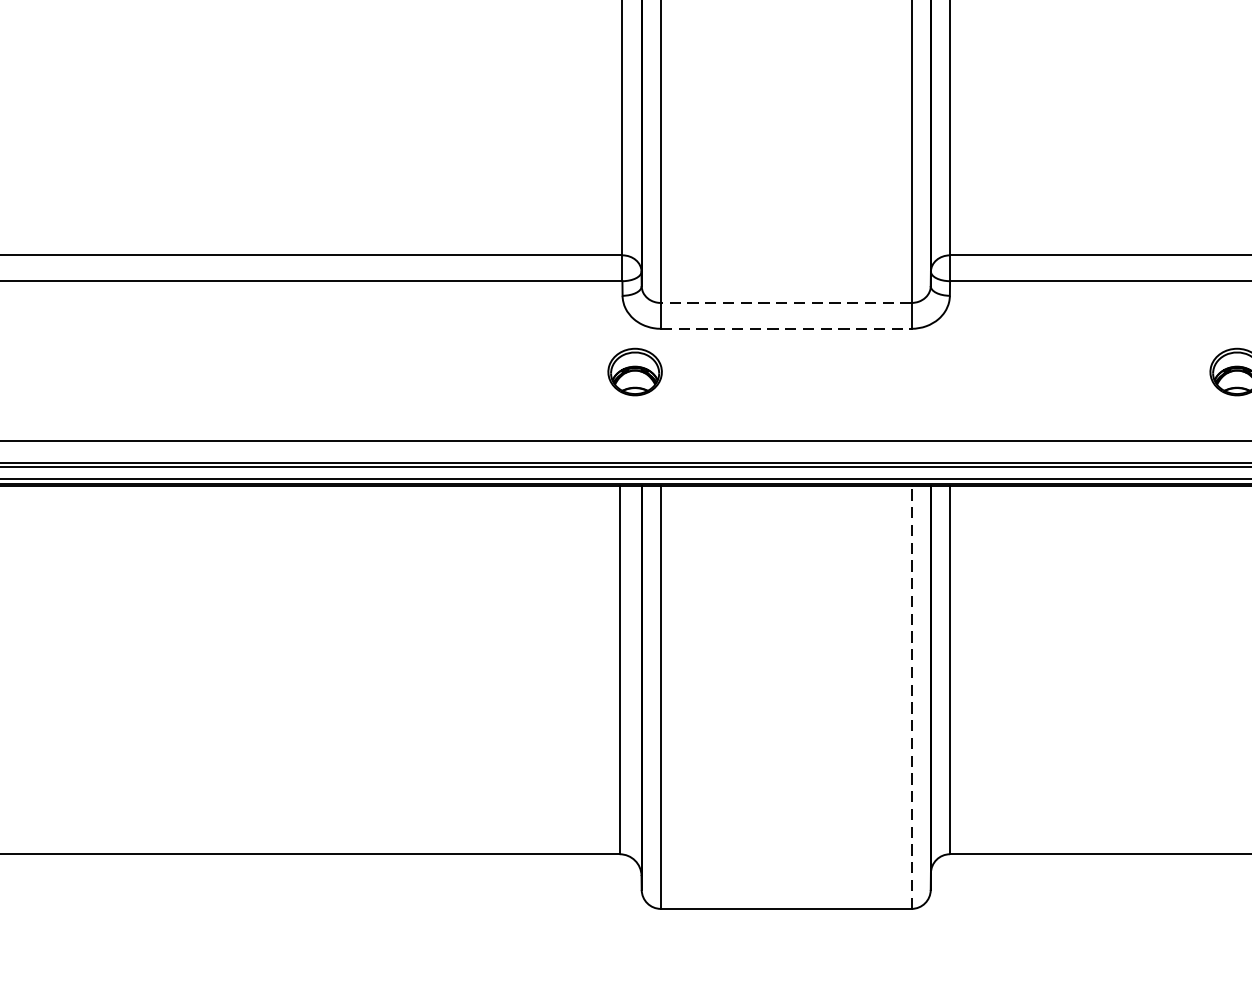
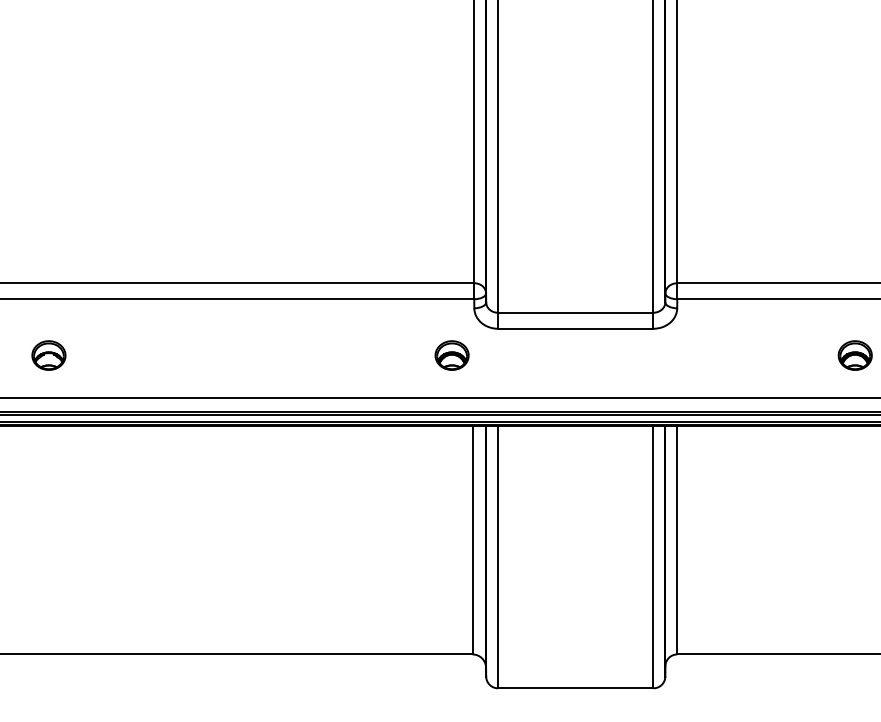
line: (785, 302) -> (575, 312), dashed -> solid
line: (785, 328) -> (575, 328), dashed -> solid
part: (634, 371) -> (451, 355), moved
line: (911, 697) -> (653, 557), dashed -> solid

